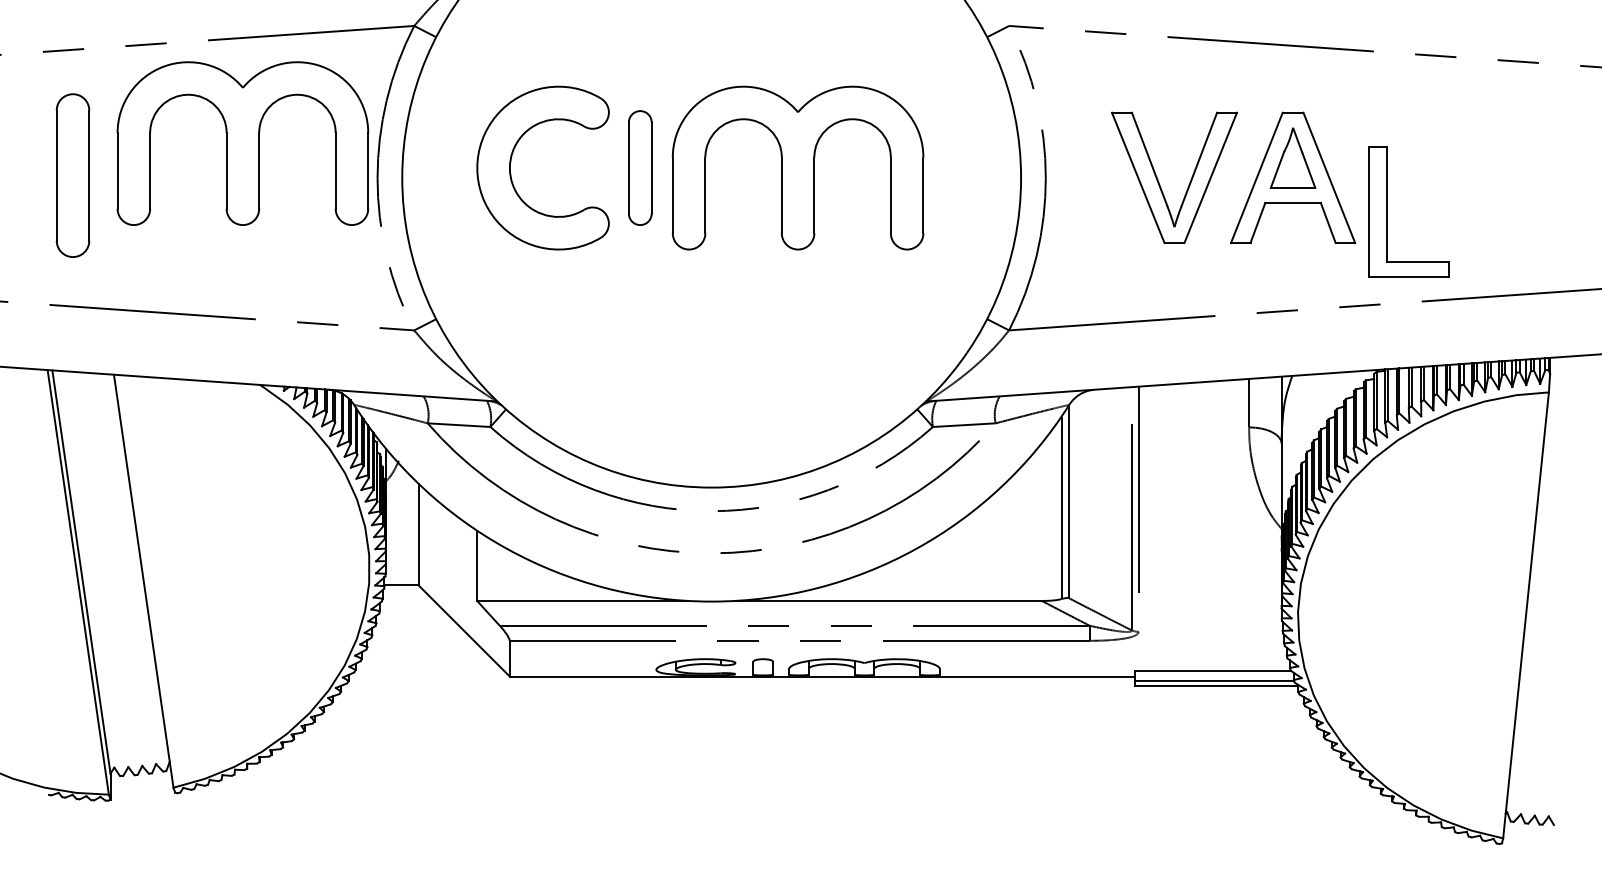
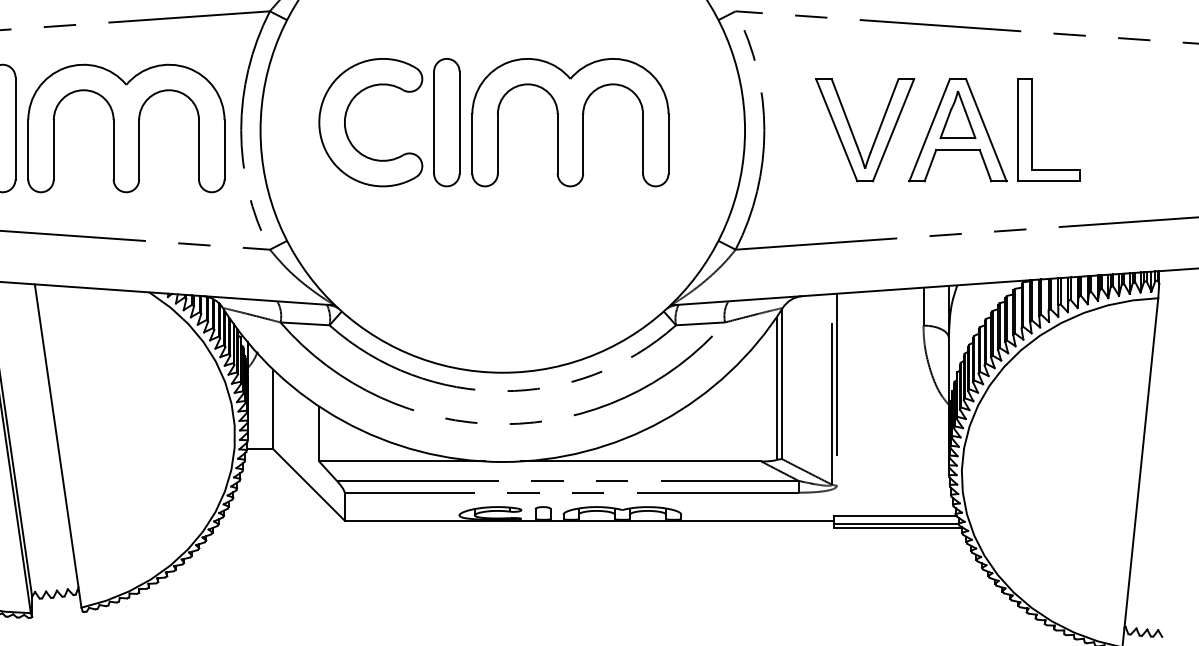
part: (242, 143) -> (126, 128), moved
part: (640, 167) -> (447, 122), size x1.43
part: (1387, 211) -> (1031, 129), moved

